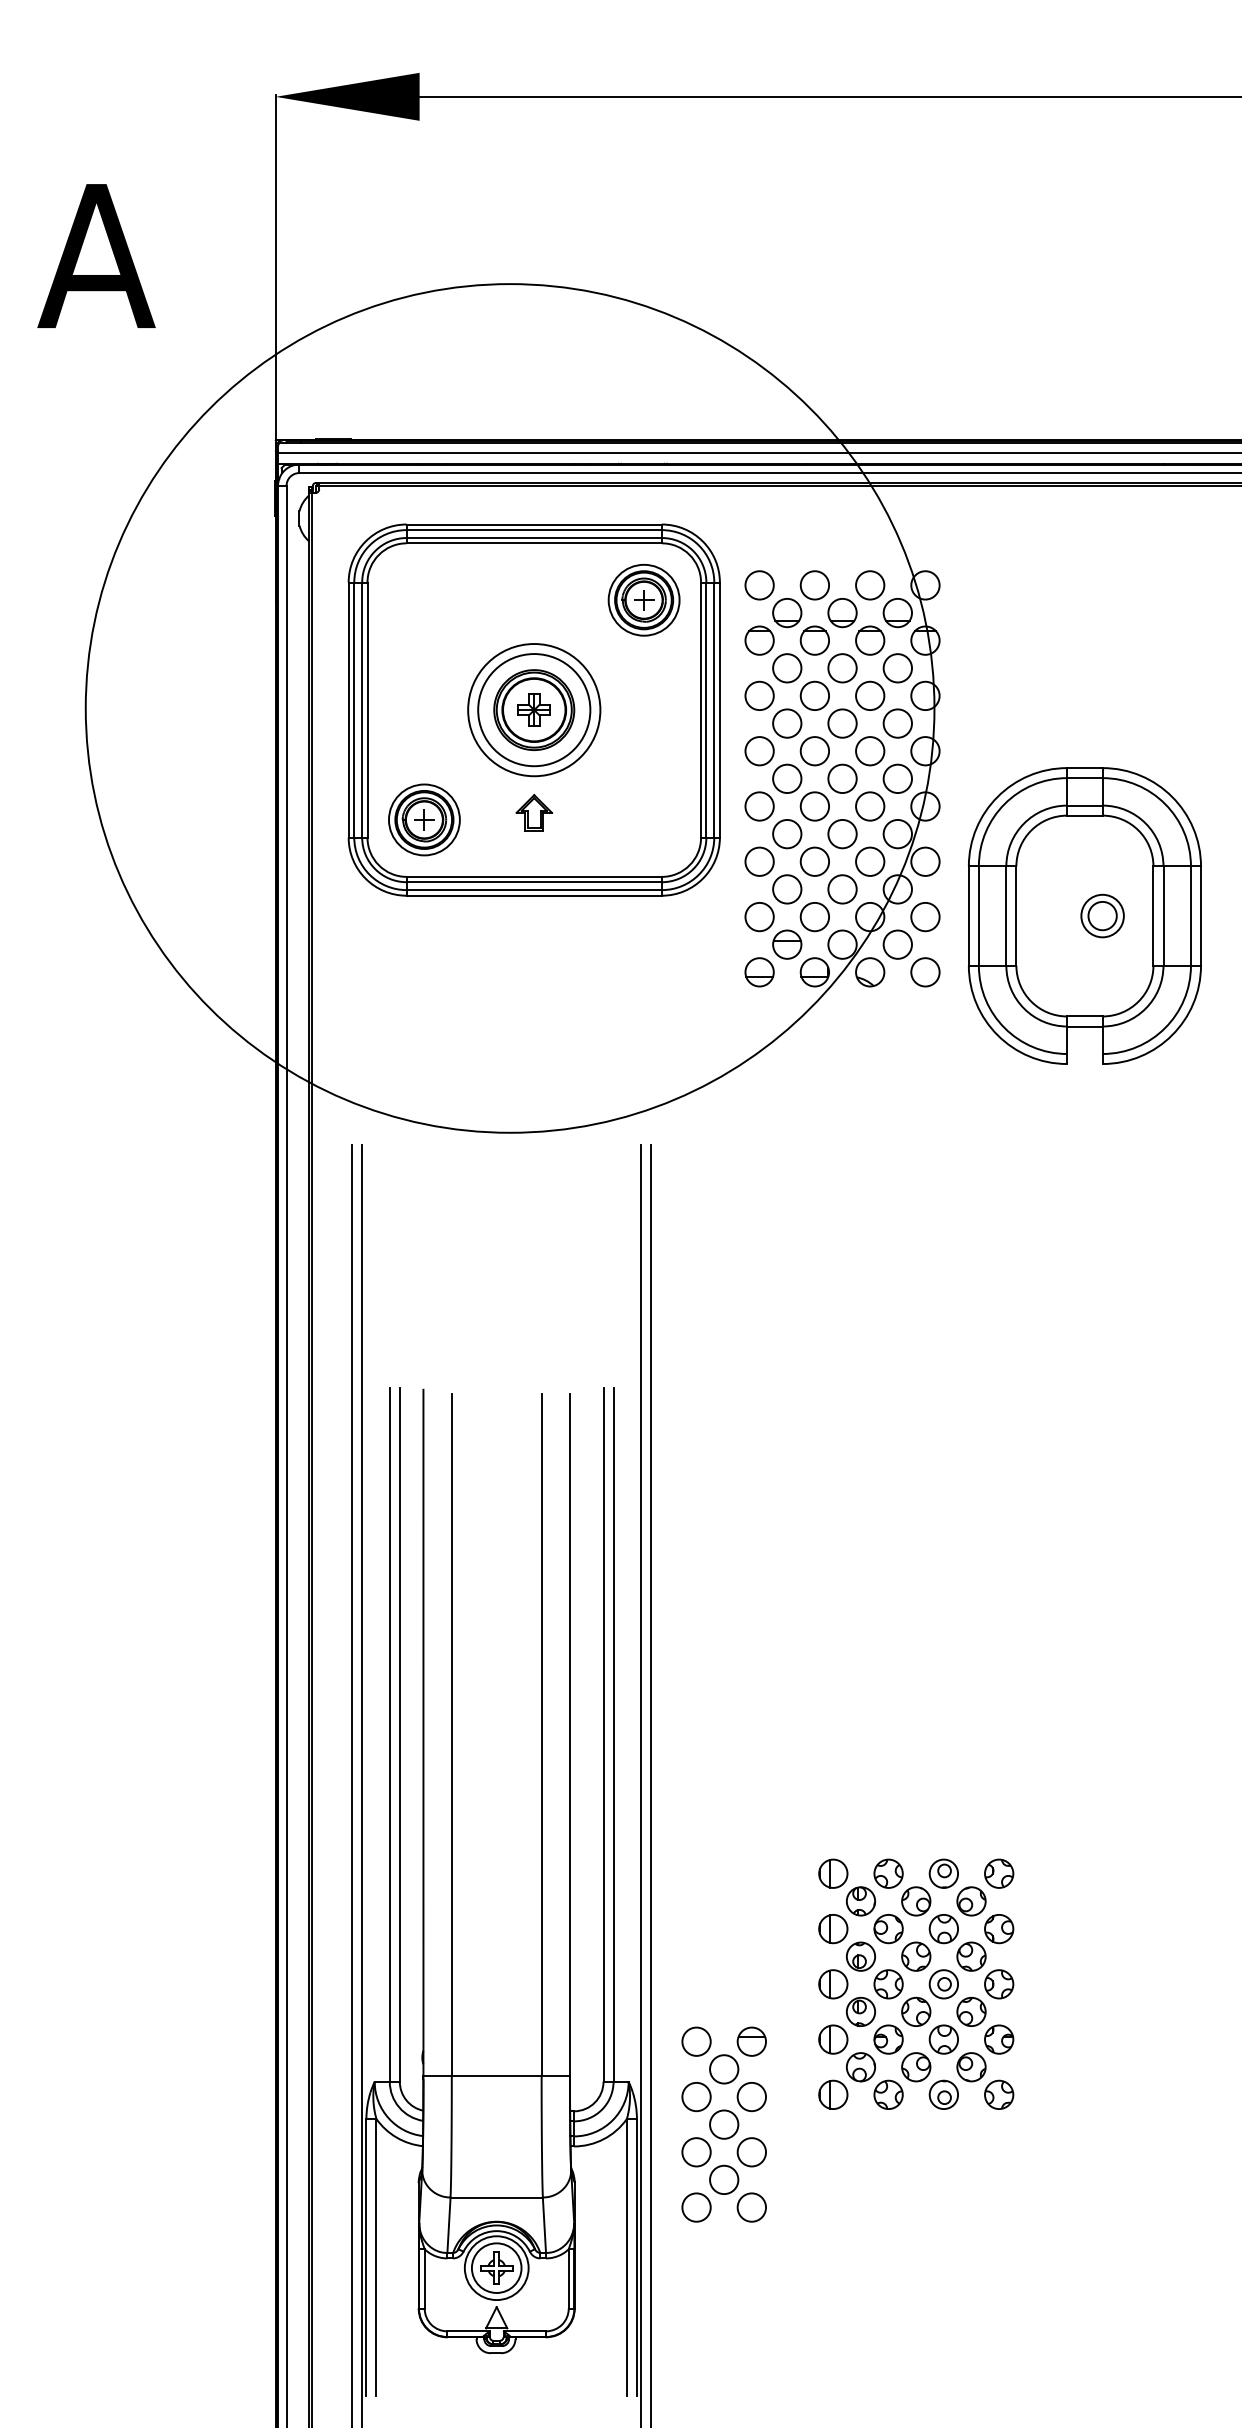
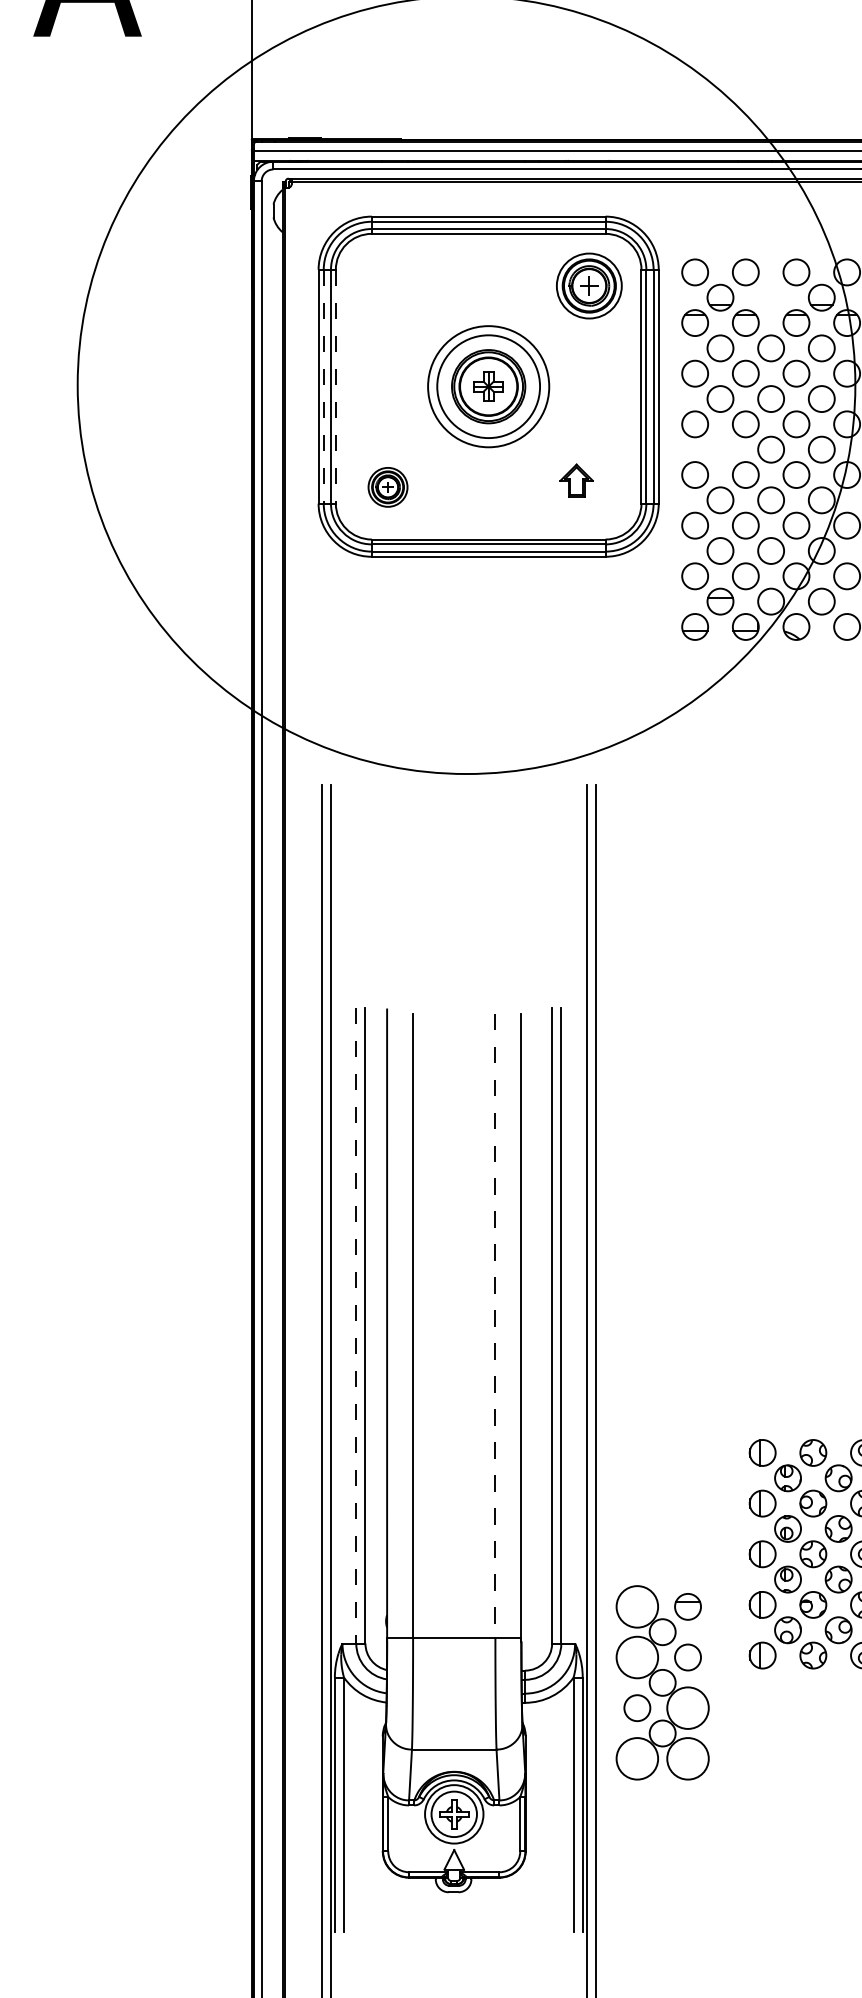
part: (842, 613) -> (771, 298), removed
line: (354, 710) -> (323, 387), solid -> dashed
line: (367, 710) -> (335, 387), solid -> dashed
circle: (787, 778) -> (720, 449), removed
part: (533, 812) -> (575, 480), moved
part: (424, 819) -> (388, 486), size x0.6
line: (389, 1734) -> (356, 1325), solid -> dashed
line: (541, 1734) -> (495, 1325), solid -> dashed
circle: (696, 2041) -> (637, 1606), size x1.6
circle: (696, 2096) -> (637, 1657), size x1.6
circle: (751, 2152) -> (687, 1708), size x1.6
circle: (696, 2207) -> (637, 1758), size x1.6
circle: (751, 2207) -> (687, 1758), size x1.6

